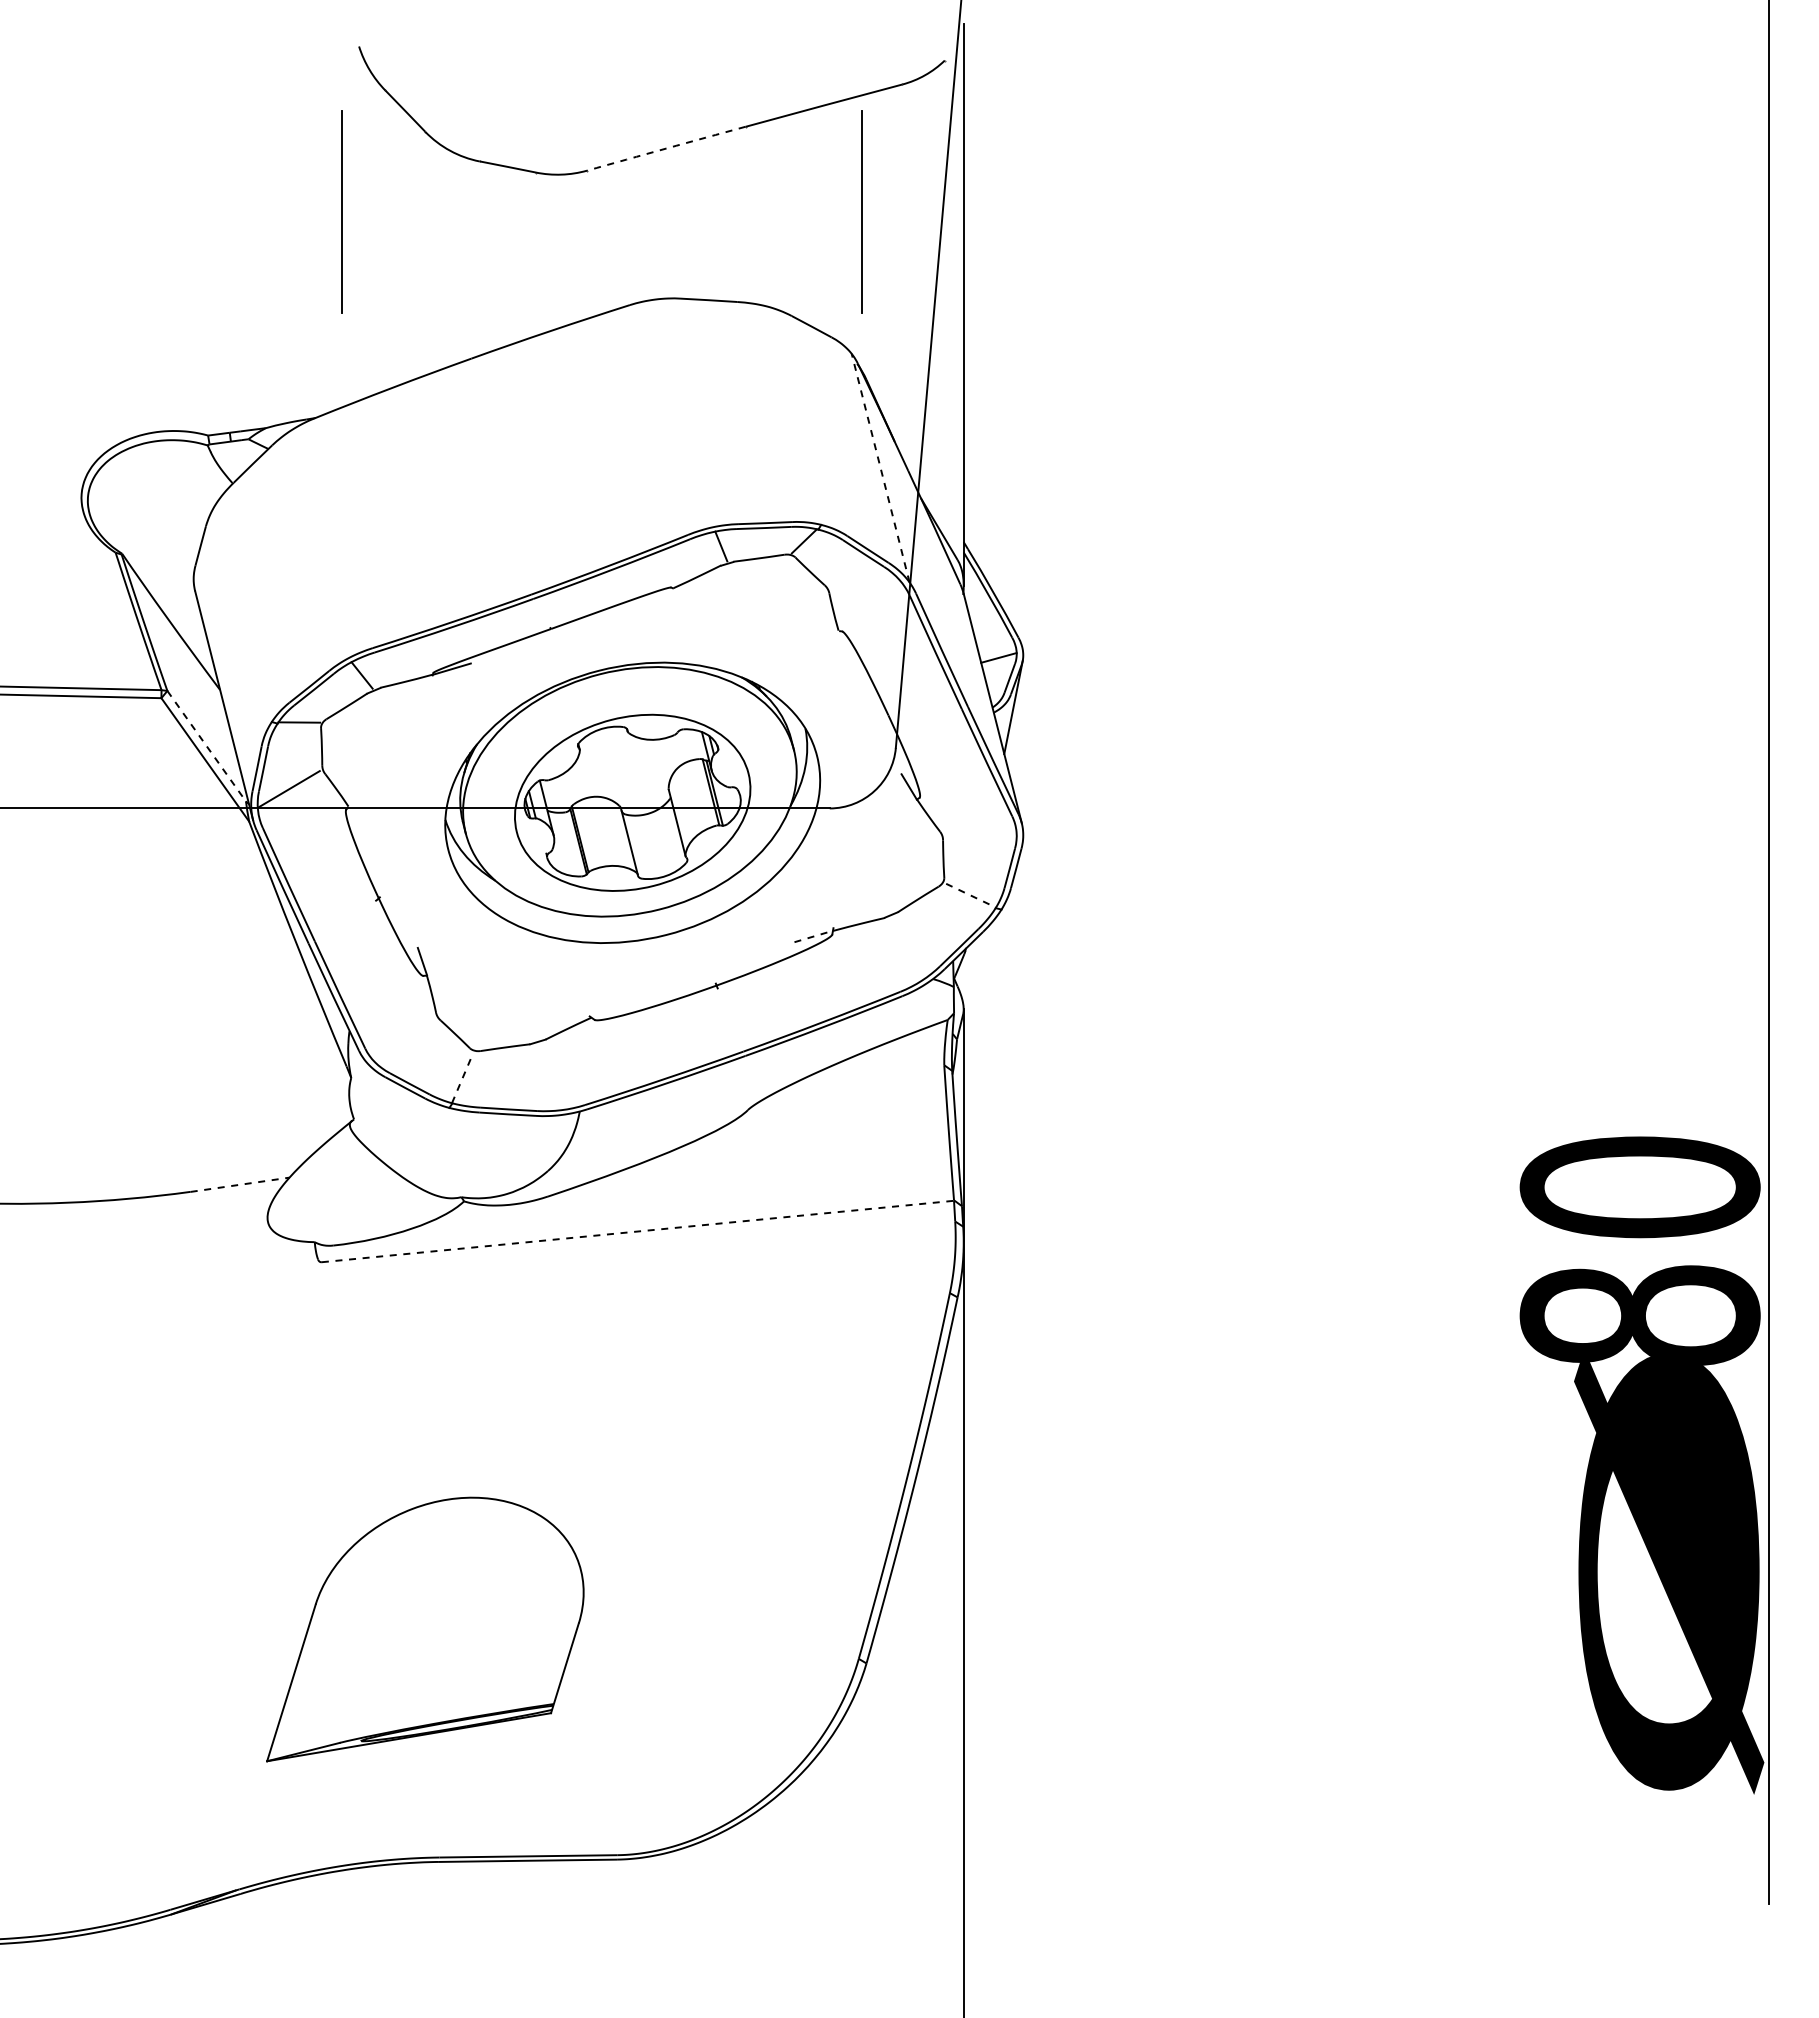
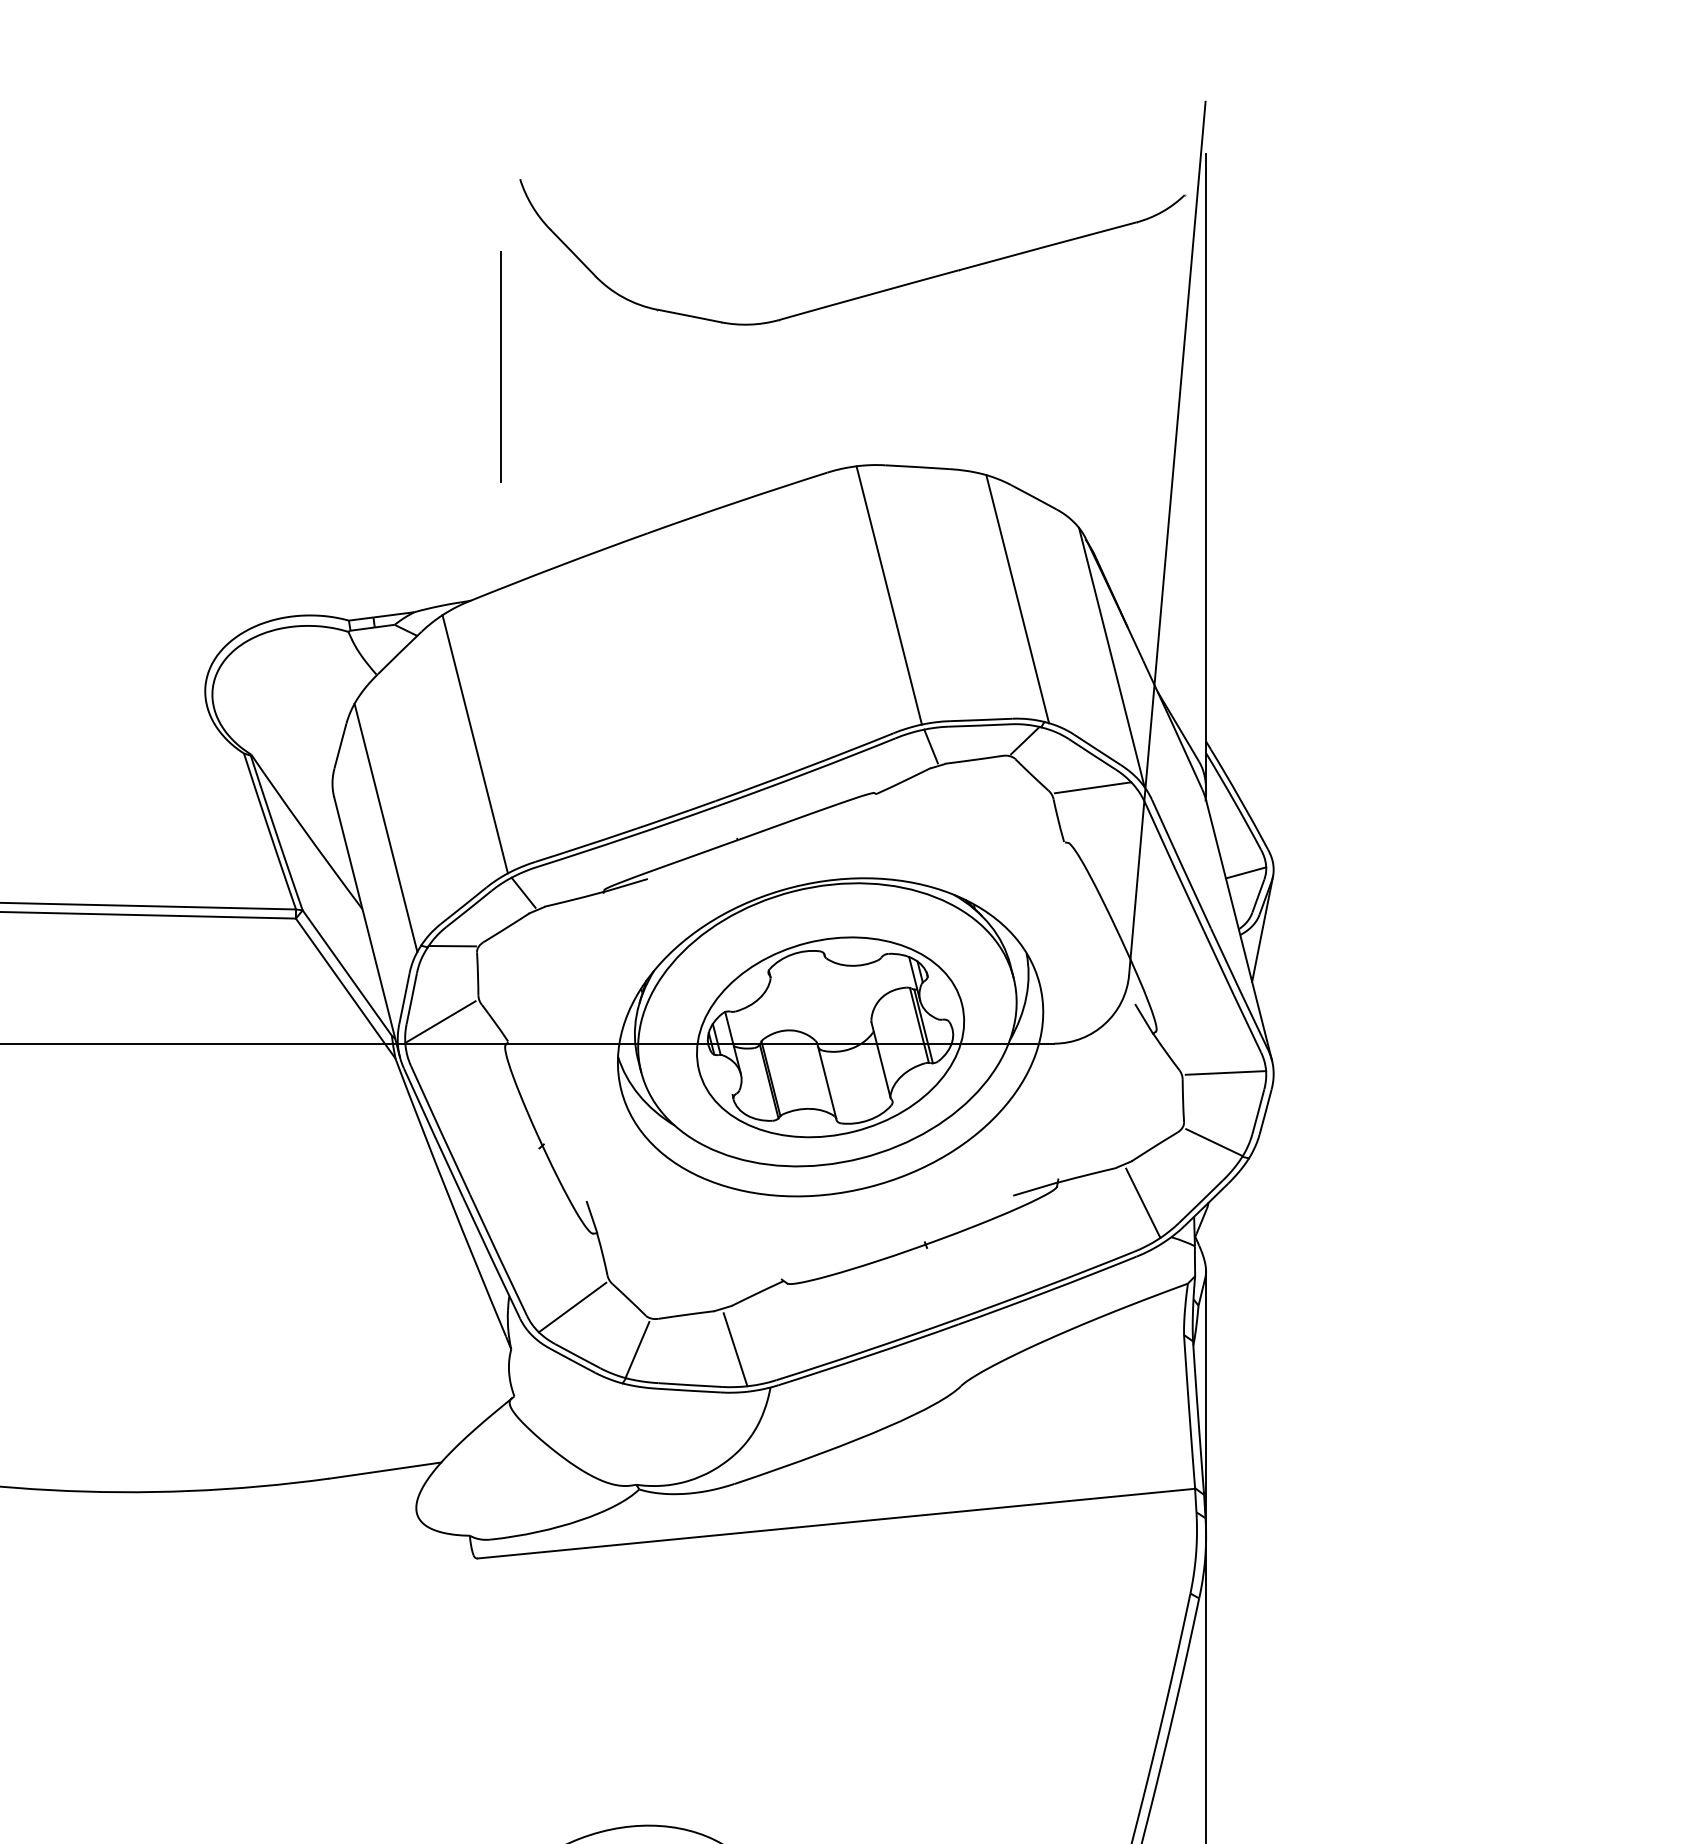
arc: (666, 148) -> (868, 294), dashed -> solid
line: (861, 211) -> (1090, 366), removed
line: (684, 413) -> (889, 595), added
line: (797, 416) -> (1017, 599), added
line: (880, 468) -> (1111, 658), dashed -> solid
line: (319, 544) -> (475, 744), added
line: (863, 582) -> (1092, 787), added
line: (240, 617) -> (385, 827), added
line: (206, 746) -> (347, 973), dashed -> solid
line: (980, 833) -> (1225, 1072), added
line: (971, 895) -> (1214, 1142), dashed -> solid
line: (813, 936) -> (1035, 1188), dashed -> solid
line: (908, 948) -> (1143, 1202), added
line: (405, 1040) -> (572, 1306), added
line: (462, 1078) -> (637, 1350), dashed -> solid
line: (548, 1078) -> (735, 1350), added
line: (240, 1184) -> (385, 1470), dashed -> solid
line: (637, 1231) -> (836, 1523), dashed -> solid

